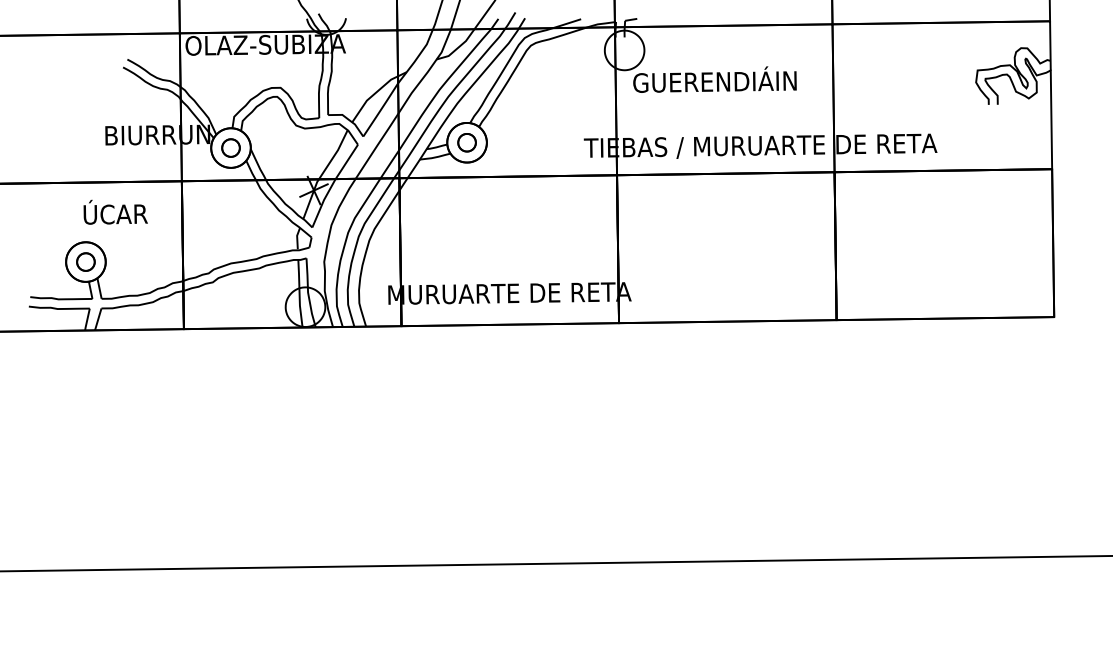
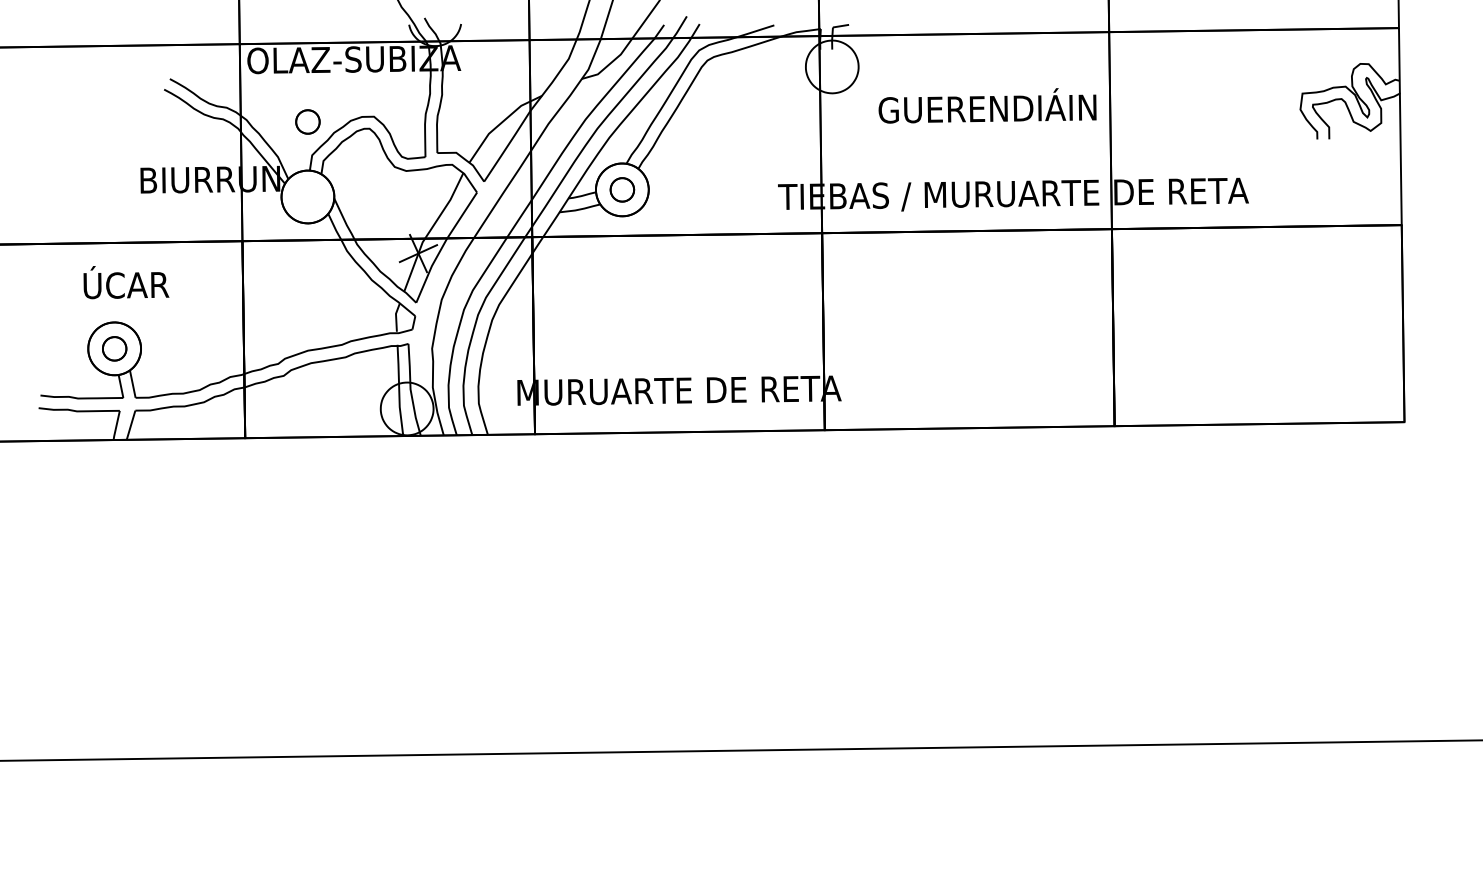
text: (714, 79) -> (987, 105), moved
part: (230, 147) -> (307, 121), moved
text: (115, 212) -> (126, 282), moved

